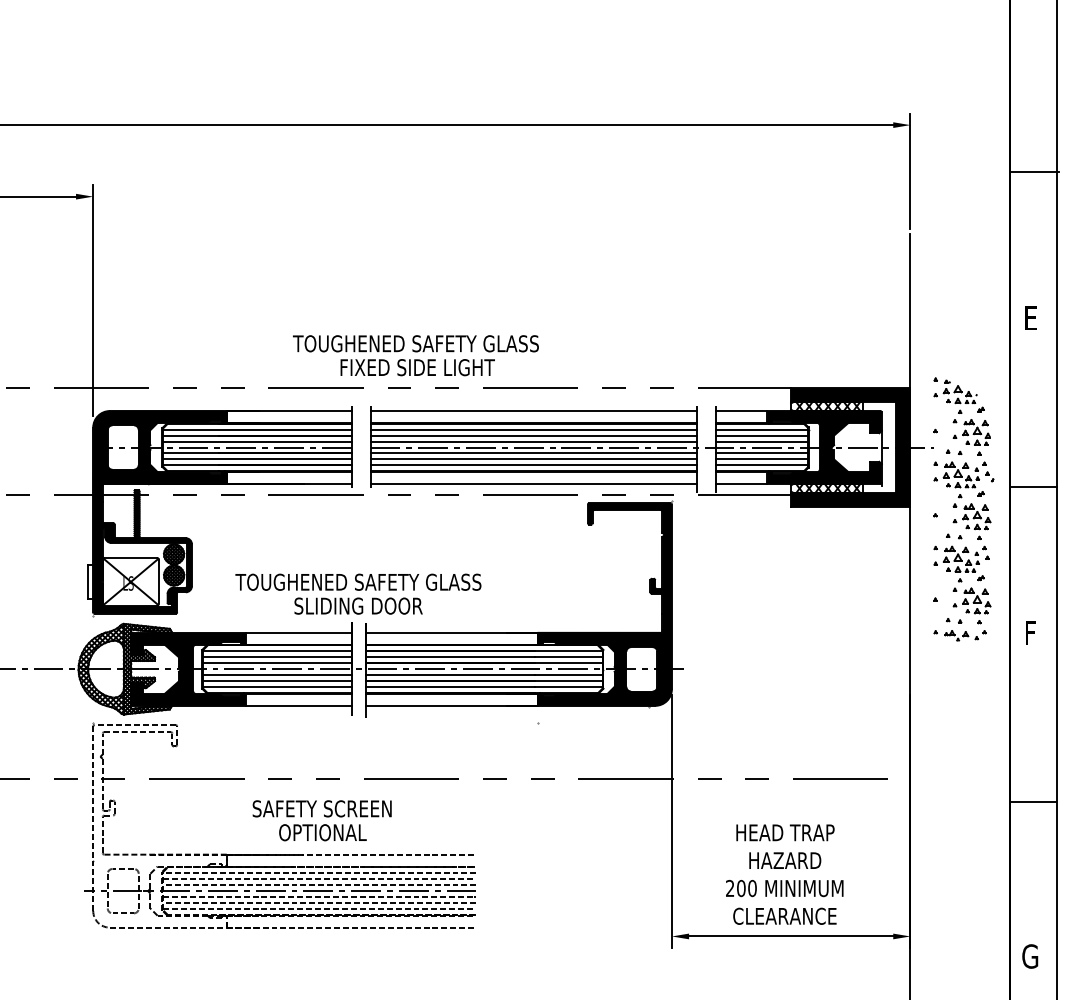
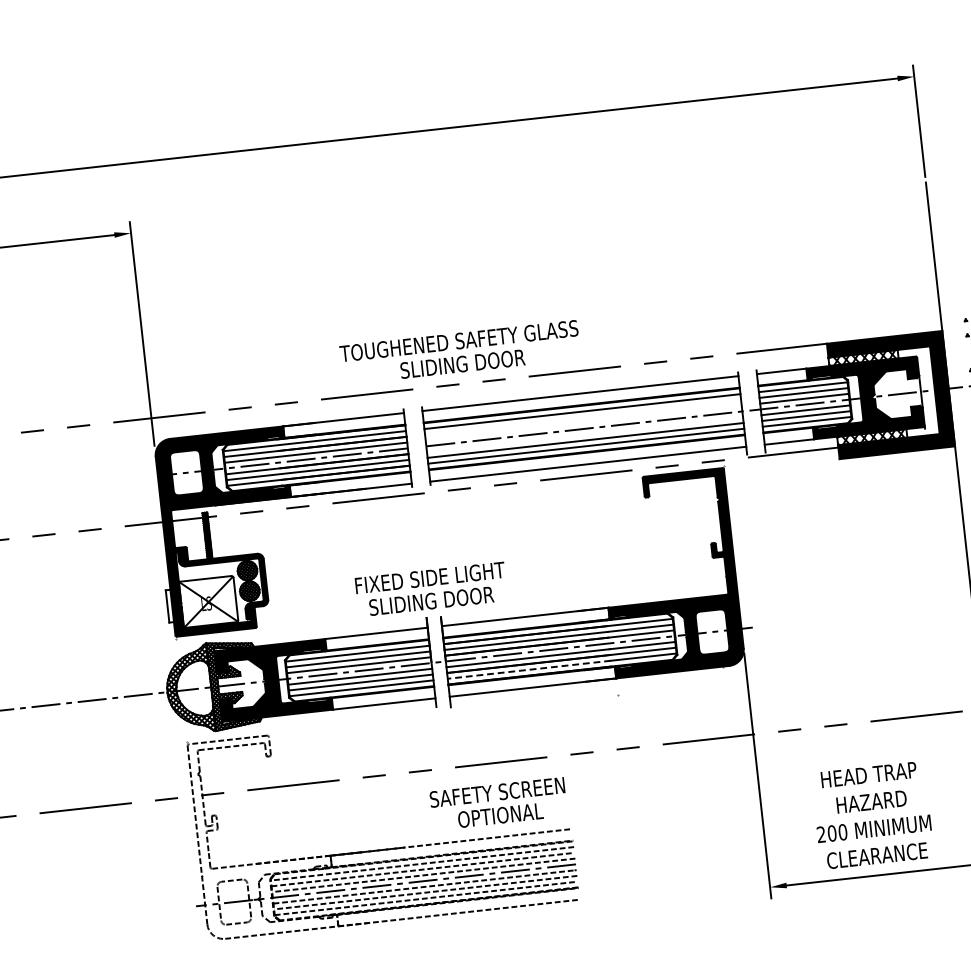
text: (417, 367) -> (463, 363), FIXED SIDE LIGHT -> SLIDING DOOR
line: (533, 435) -> (582, 417), removed
line: (533, 441) -> (583, 423), removed
line: (533, 453) -> (584, 434), removed
text: (358, 581) -> (428, 577), TOUGHENED SAFETY GLASS -> FIXED SIDE LIGHT
line: (450, 687) -> (529, 670), solid -> dashed
text: (321, 820) -> (497, 803), moved

